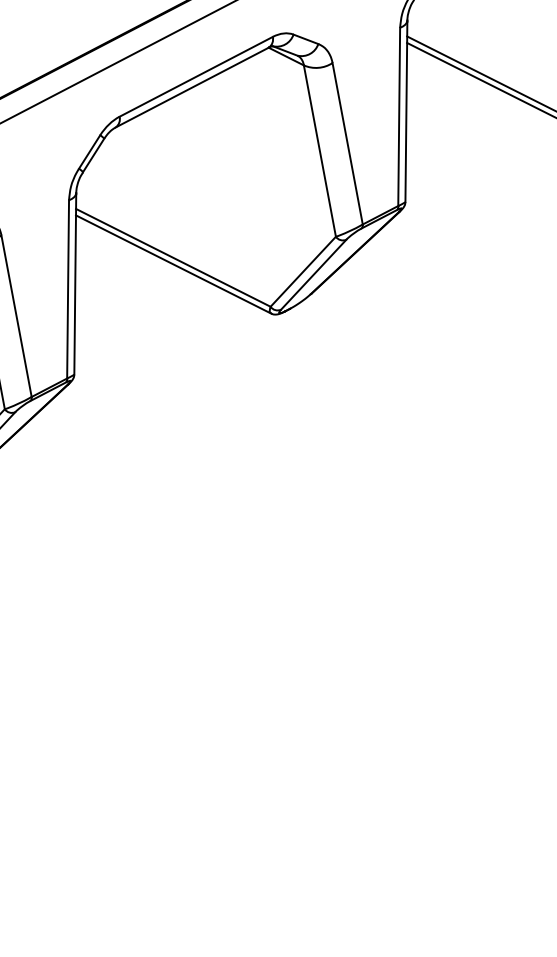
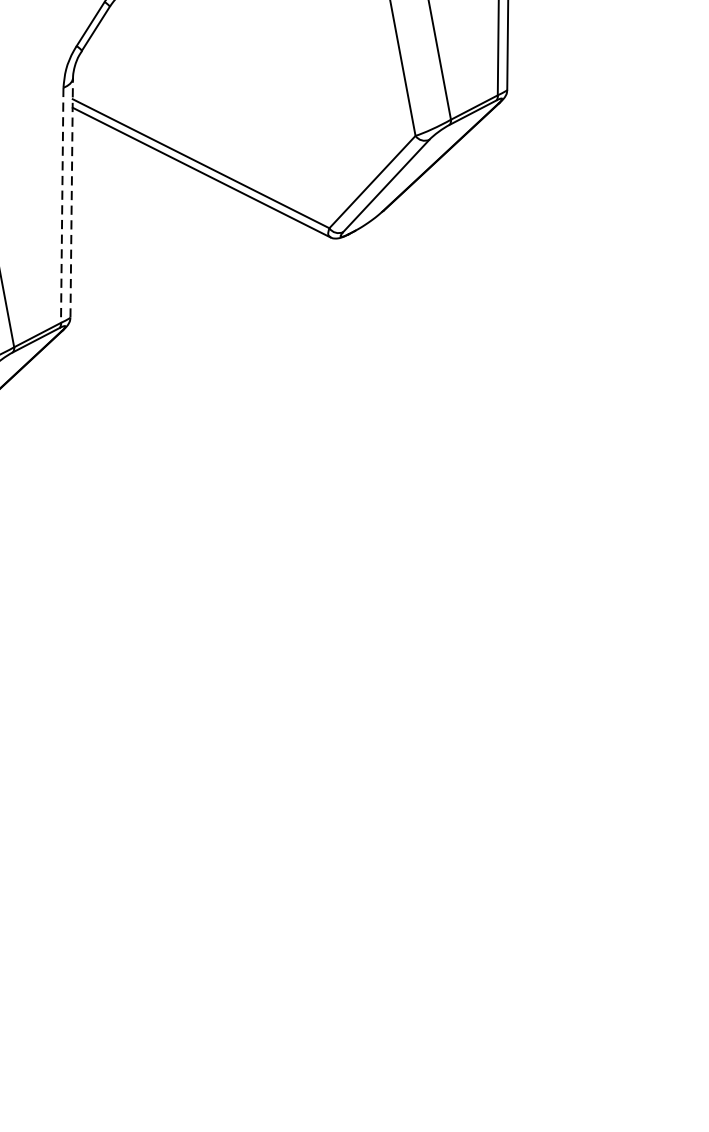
line: (75, 283) -> (71, 197), solid -> dashed
line: (68, 289) -> (62, 205), solid -> dashed

